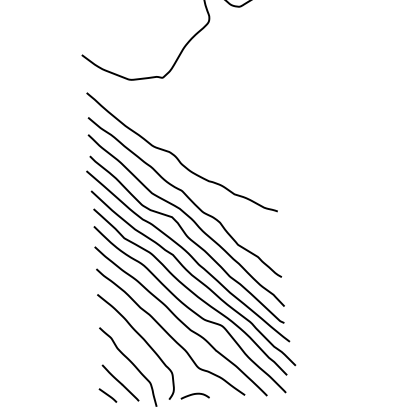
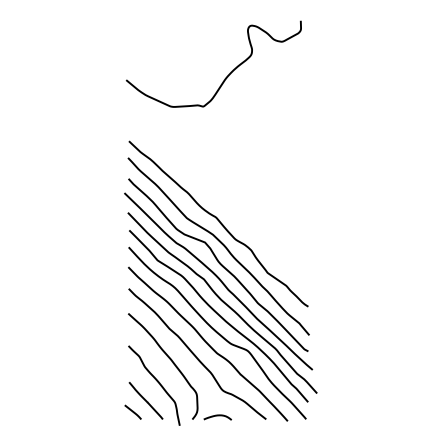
curve: (177, 157) -> (213, 184), removed

